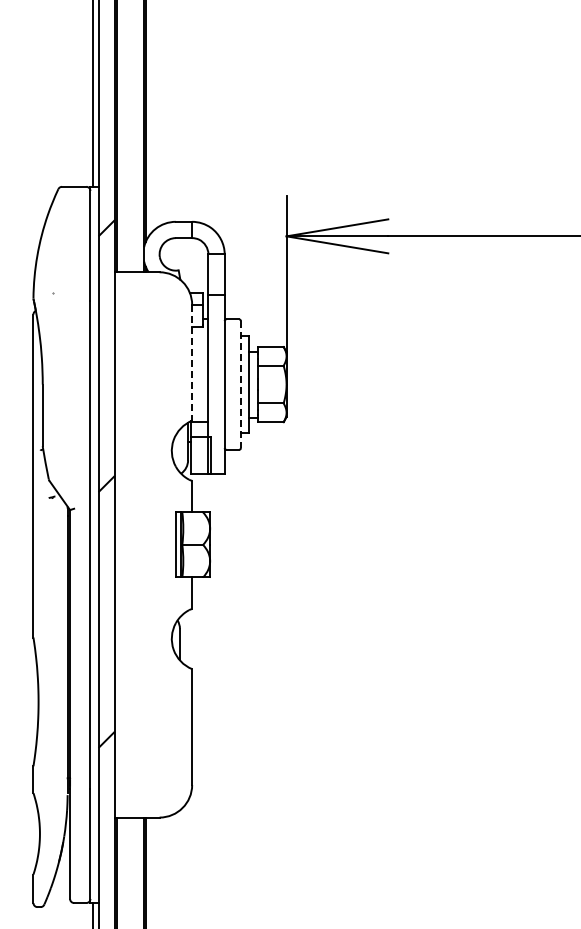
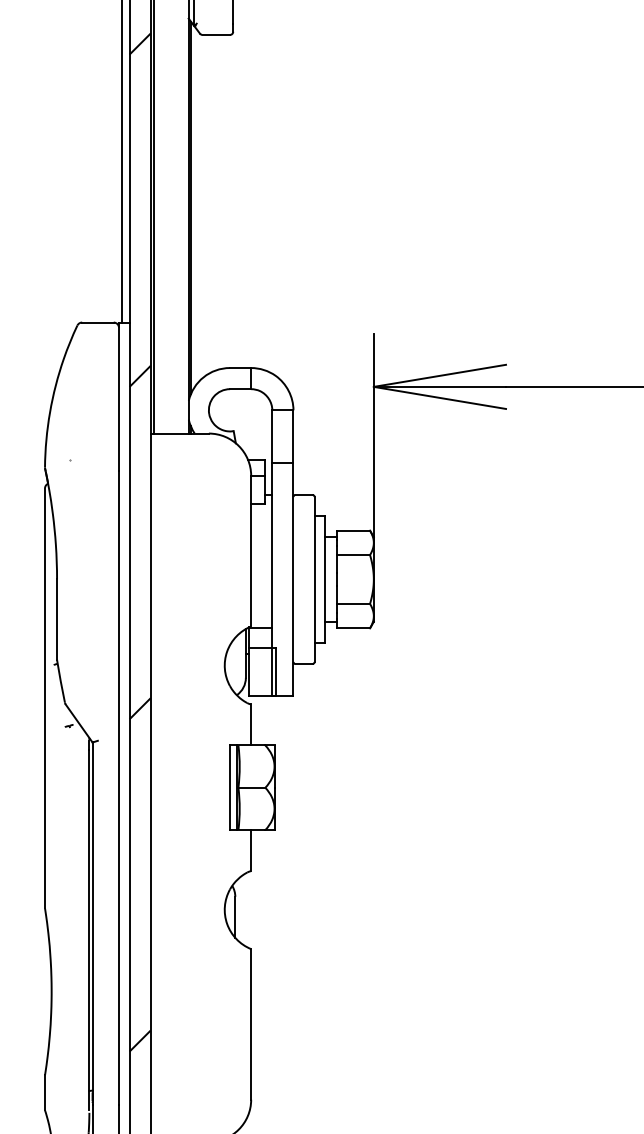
line: (192, 362) -> (251, 550), dashed -> solid
line: (240, 385) -> (313, 580), dashed -> solid

